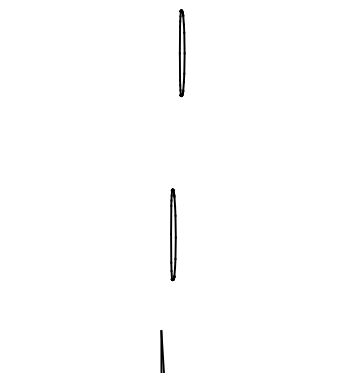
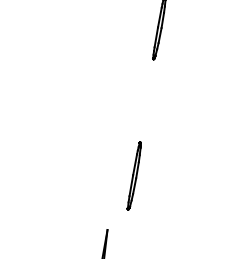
part: (173, 234) -> (134, 175), moved

